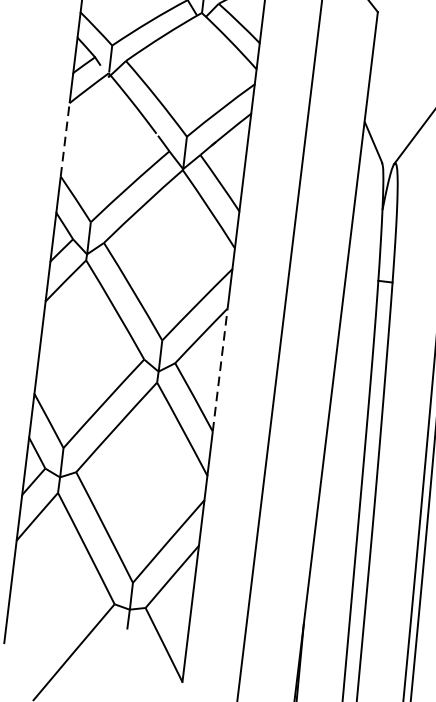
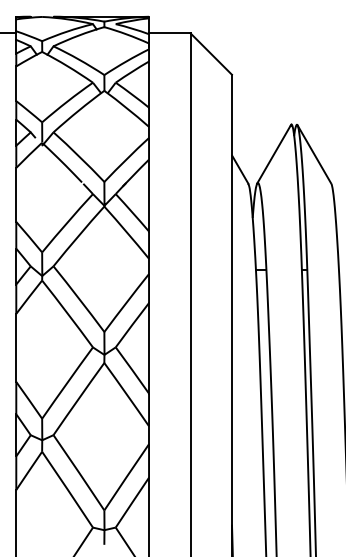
line: (65, 139) -> (16, 194), dashed -> solid
line: (221, 368) -> (149, 347), dashed -> solid

